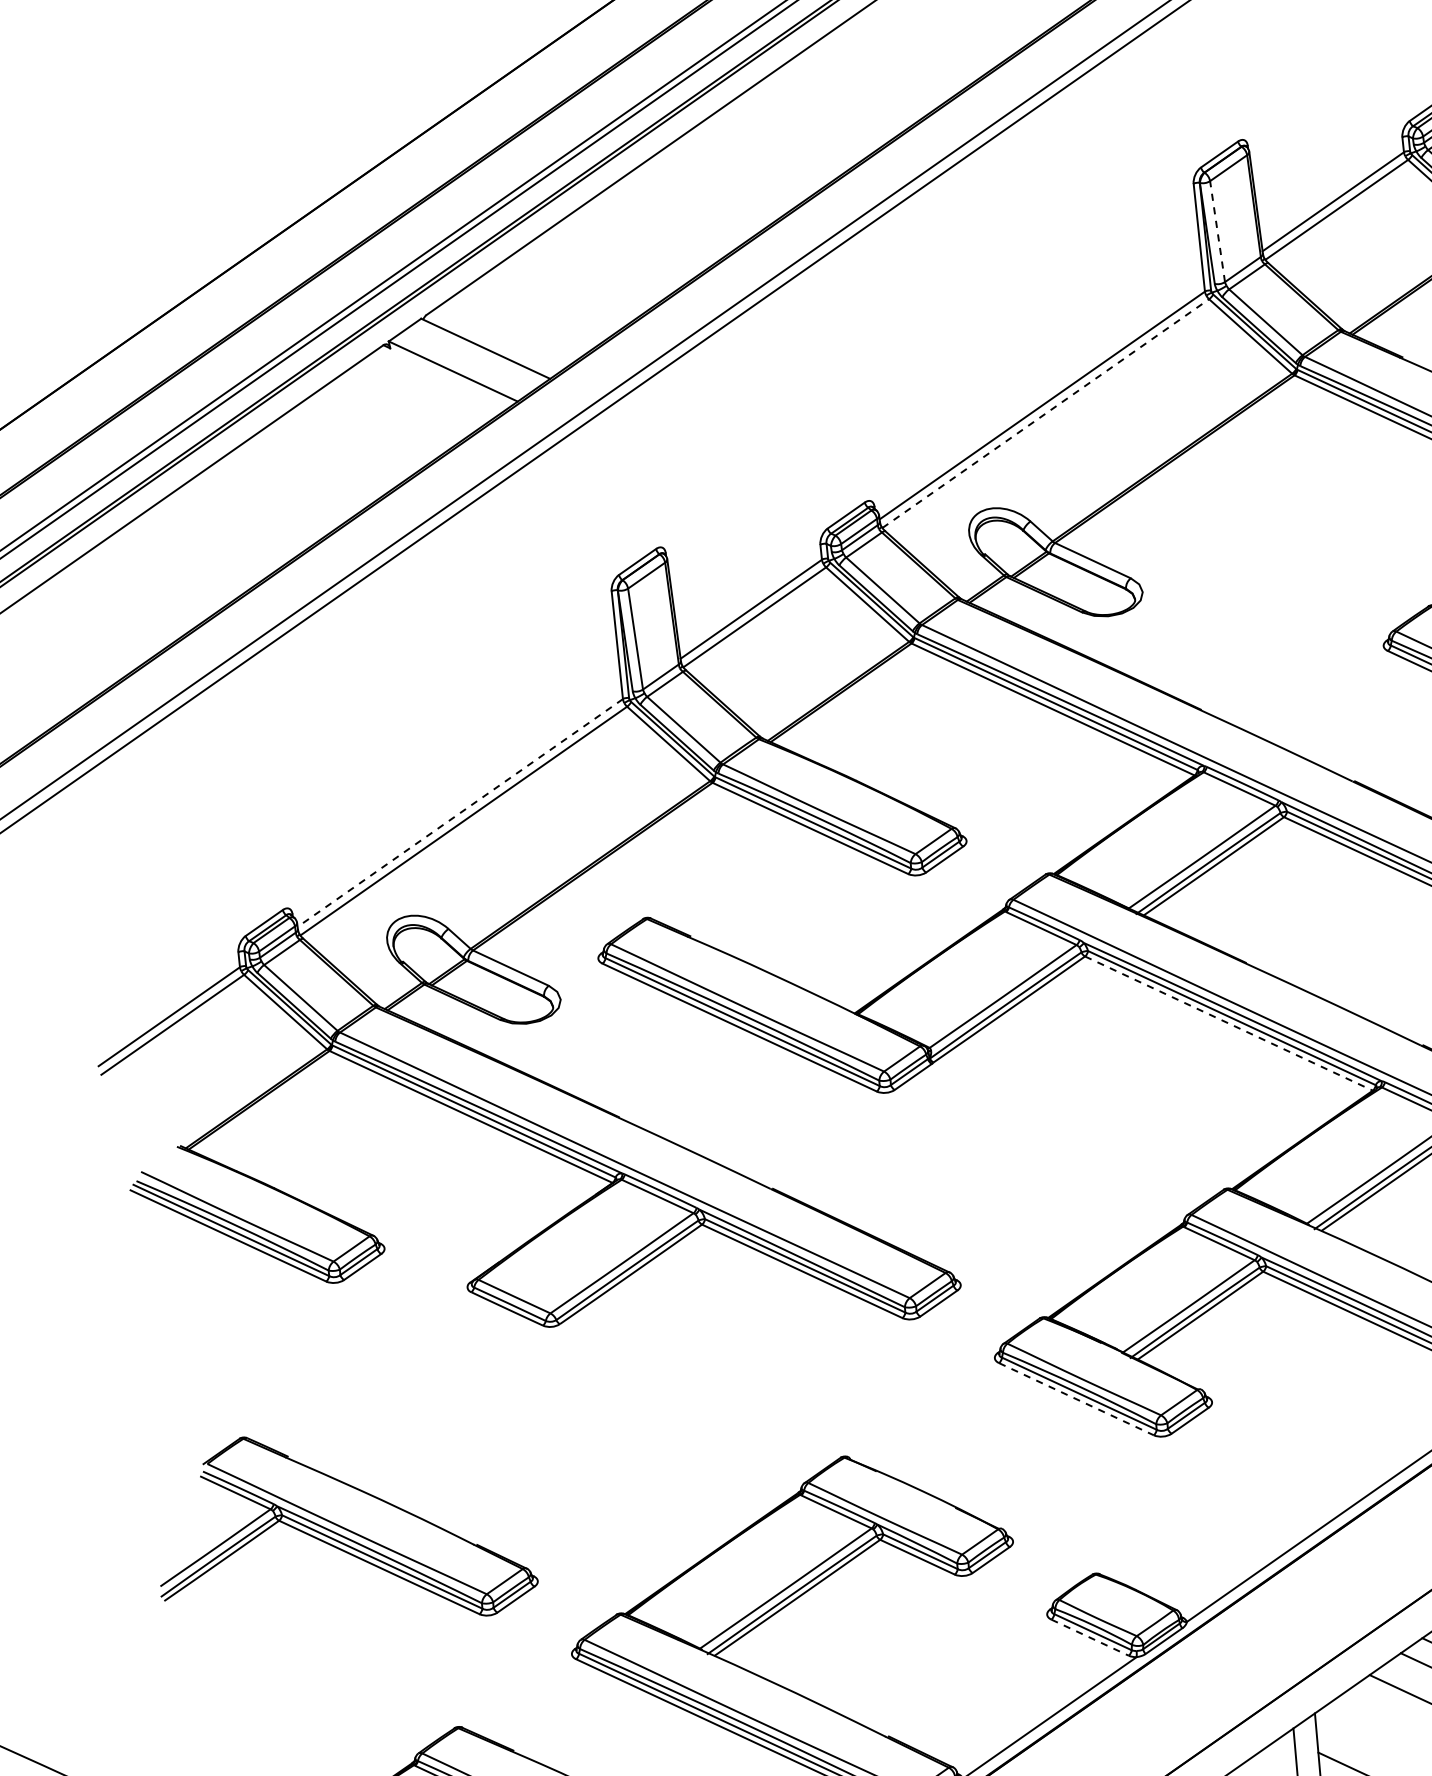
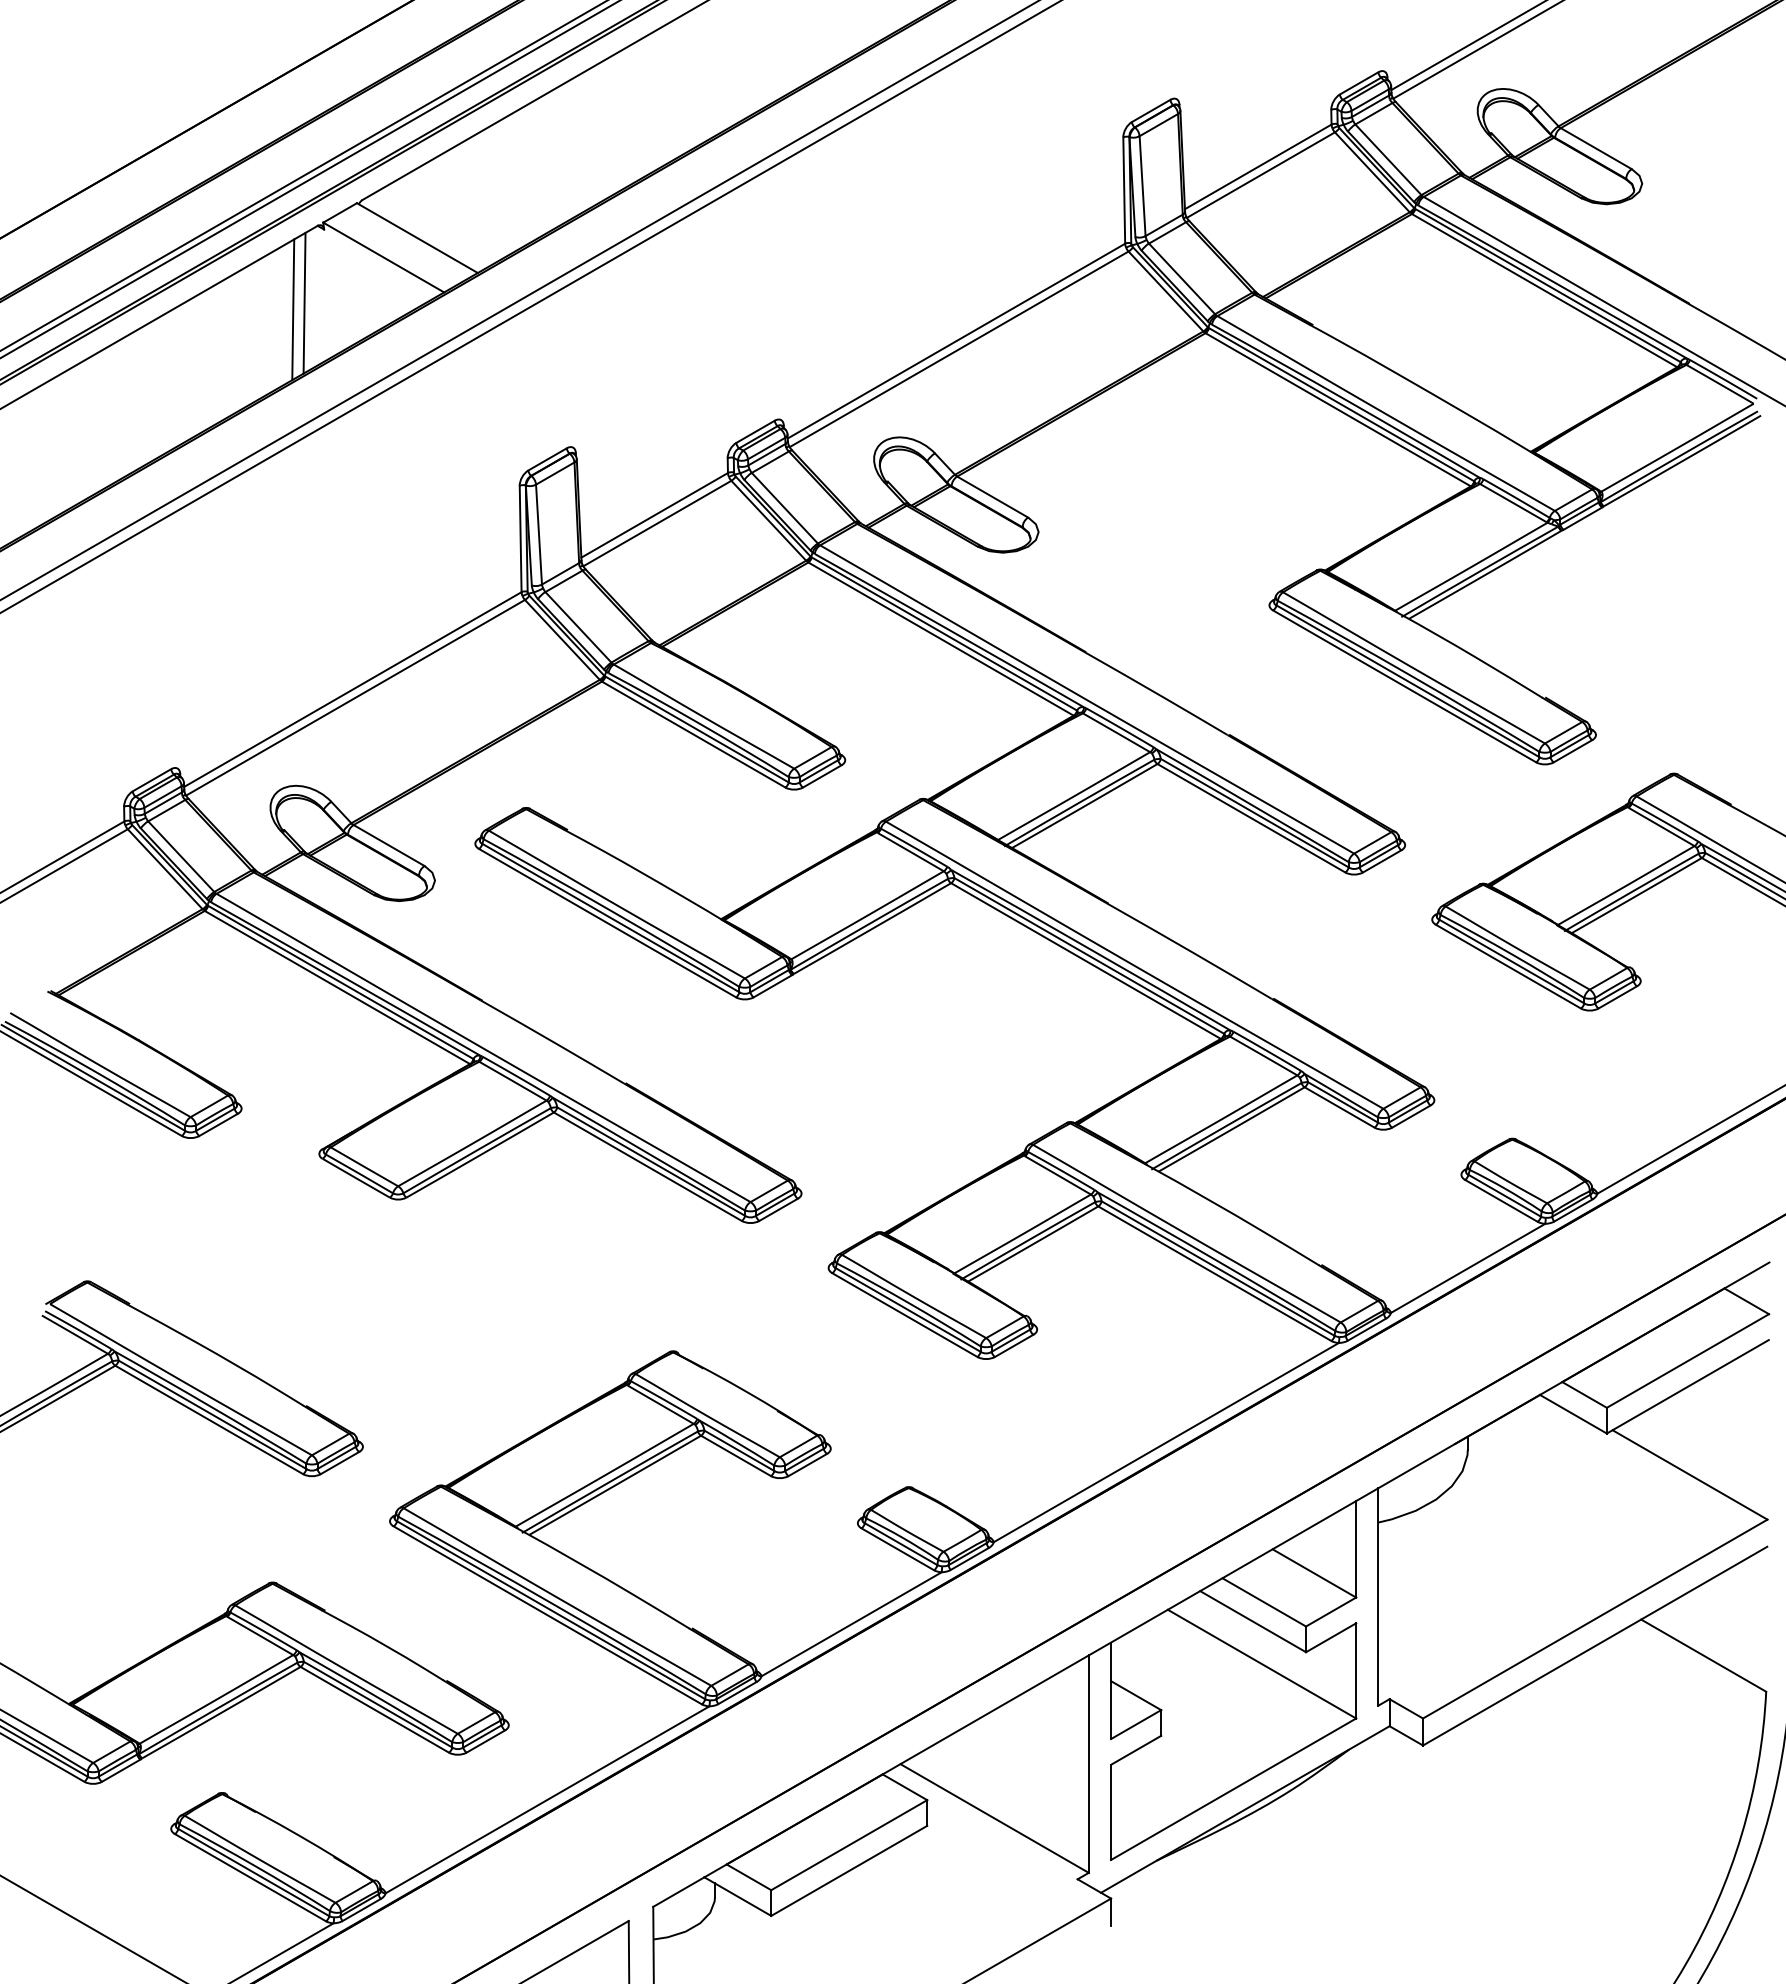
line: (1217, 230) -> (1142, 185), dashed -> solid
line: (1046, 413) -> (959, 349), dashed -> solid
line: (376, 424) -> (304, 302), added
line: (366, 432) -> (293, 309), added
line: (459, 812) -> (352, 689), dashed -> solid
line: (1228, 1024) -> (1085, 961), dashed -> solid
line: (1076, 1399) -> (904, 1315), dashed -> solid
line: (1089, 1637) -> (897, 1549), dashed -> solid

